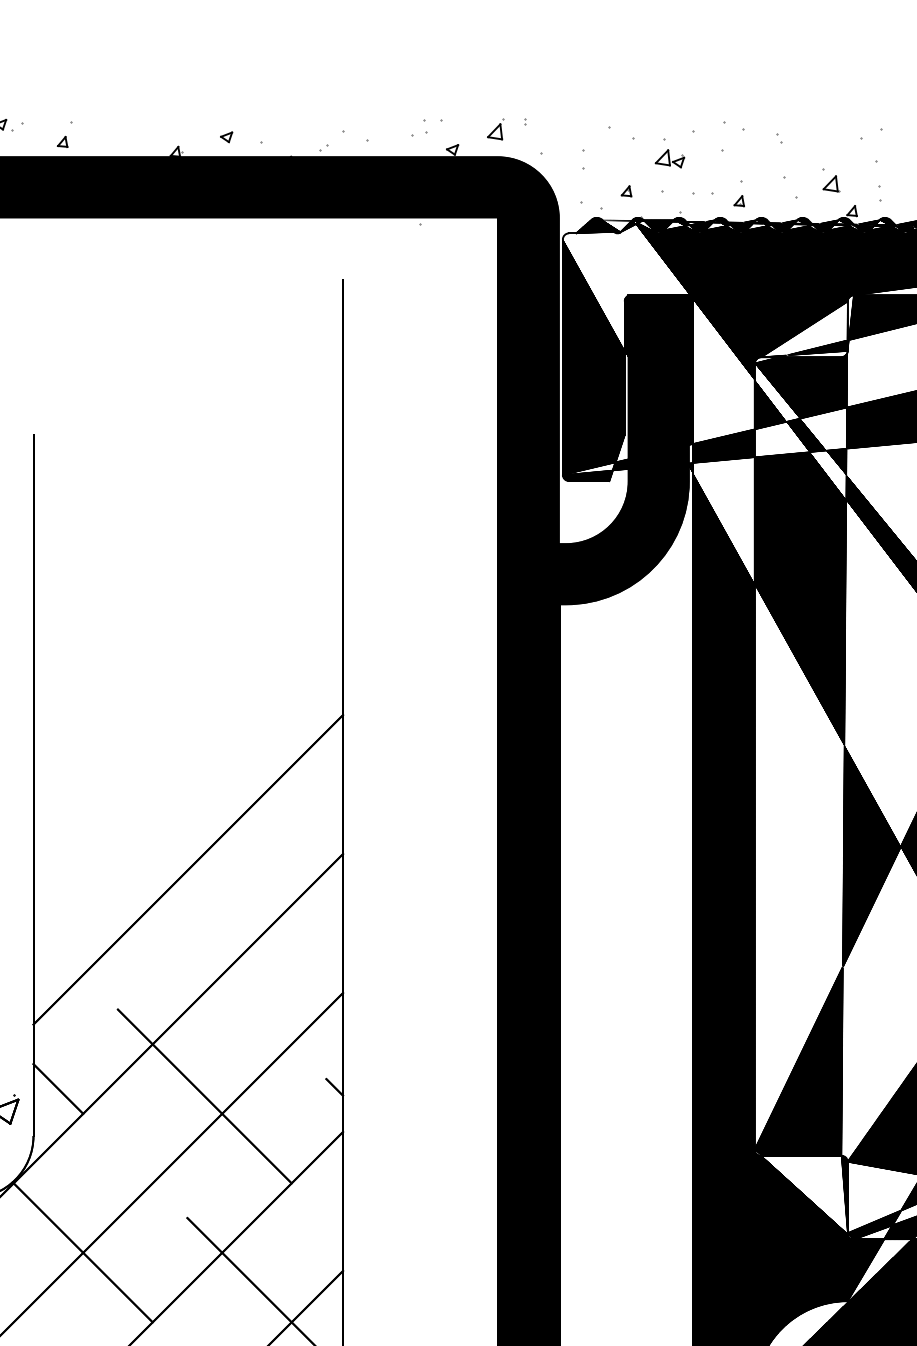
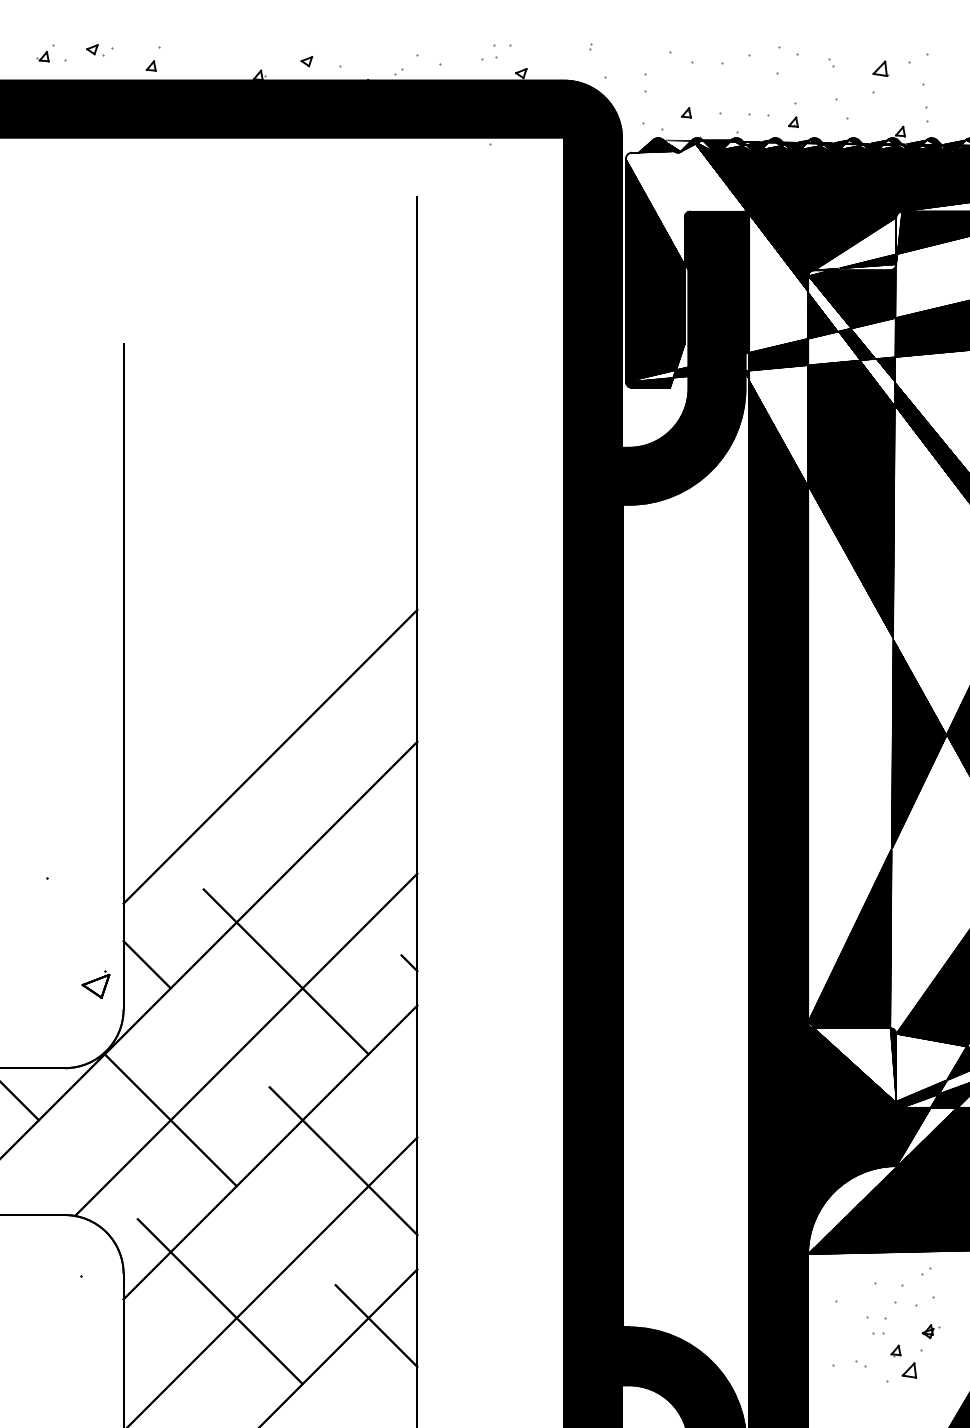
part: (495, 128) -> (562, 53), removed
part: (669, 159) -> (727, 82), removed
part: (831, 183) -> (880, 68), moved

